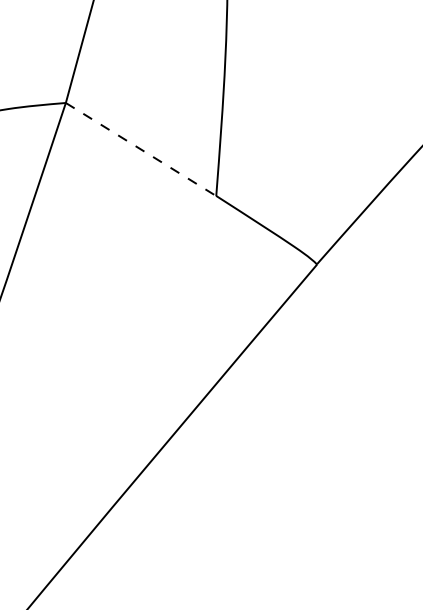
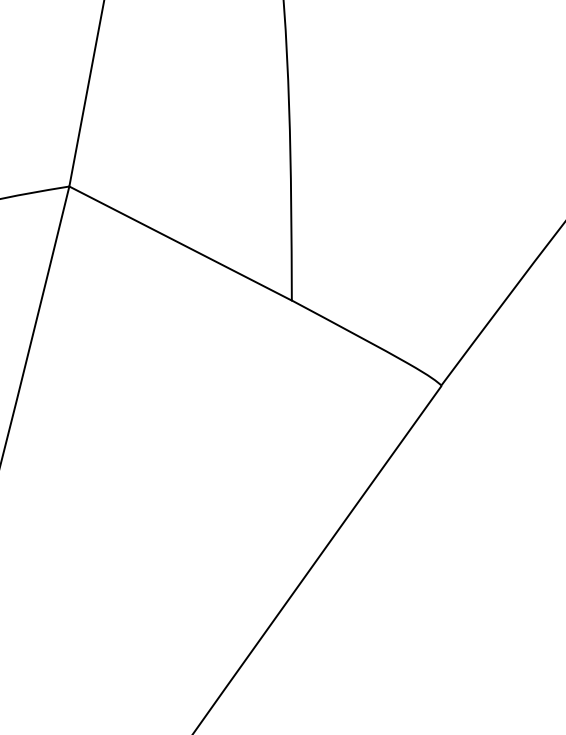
line: (141, 149) -> (181, 243), dashed -> solid

